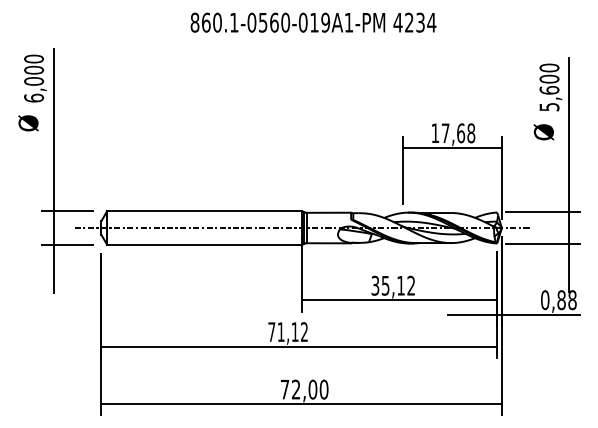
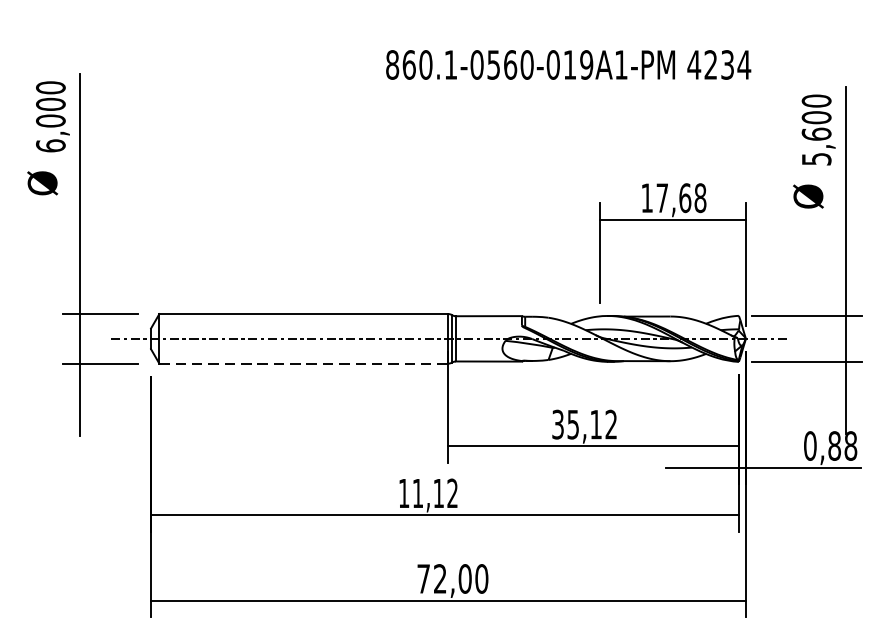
text: (313, 22) -> (568, 64), moved
line: (204, 244) -> (304, 363), solid -> dashed
text: (271, 331) -> (403, 492), 71,12 -> 11,12

